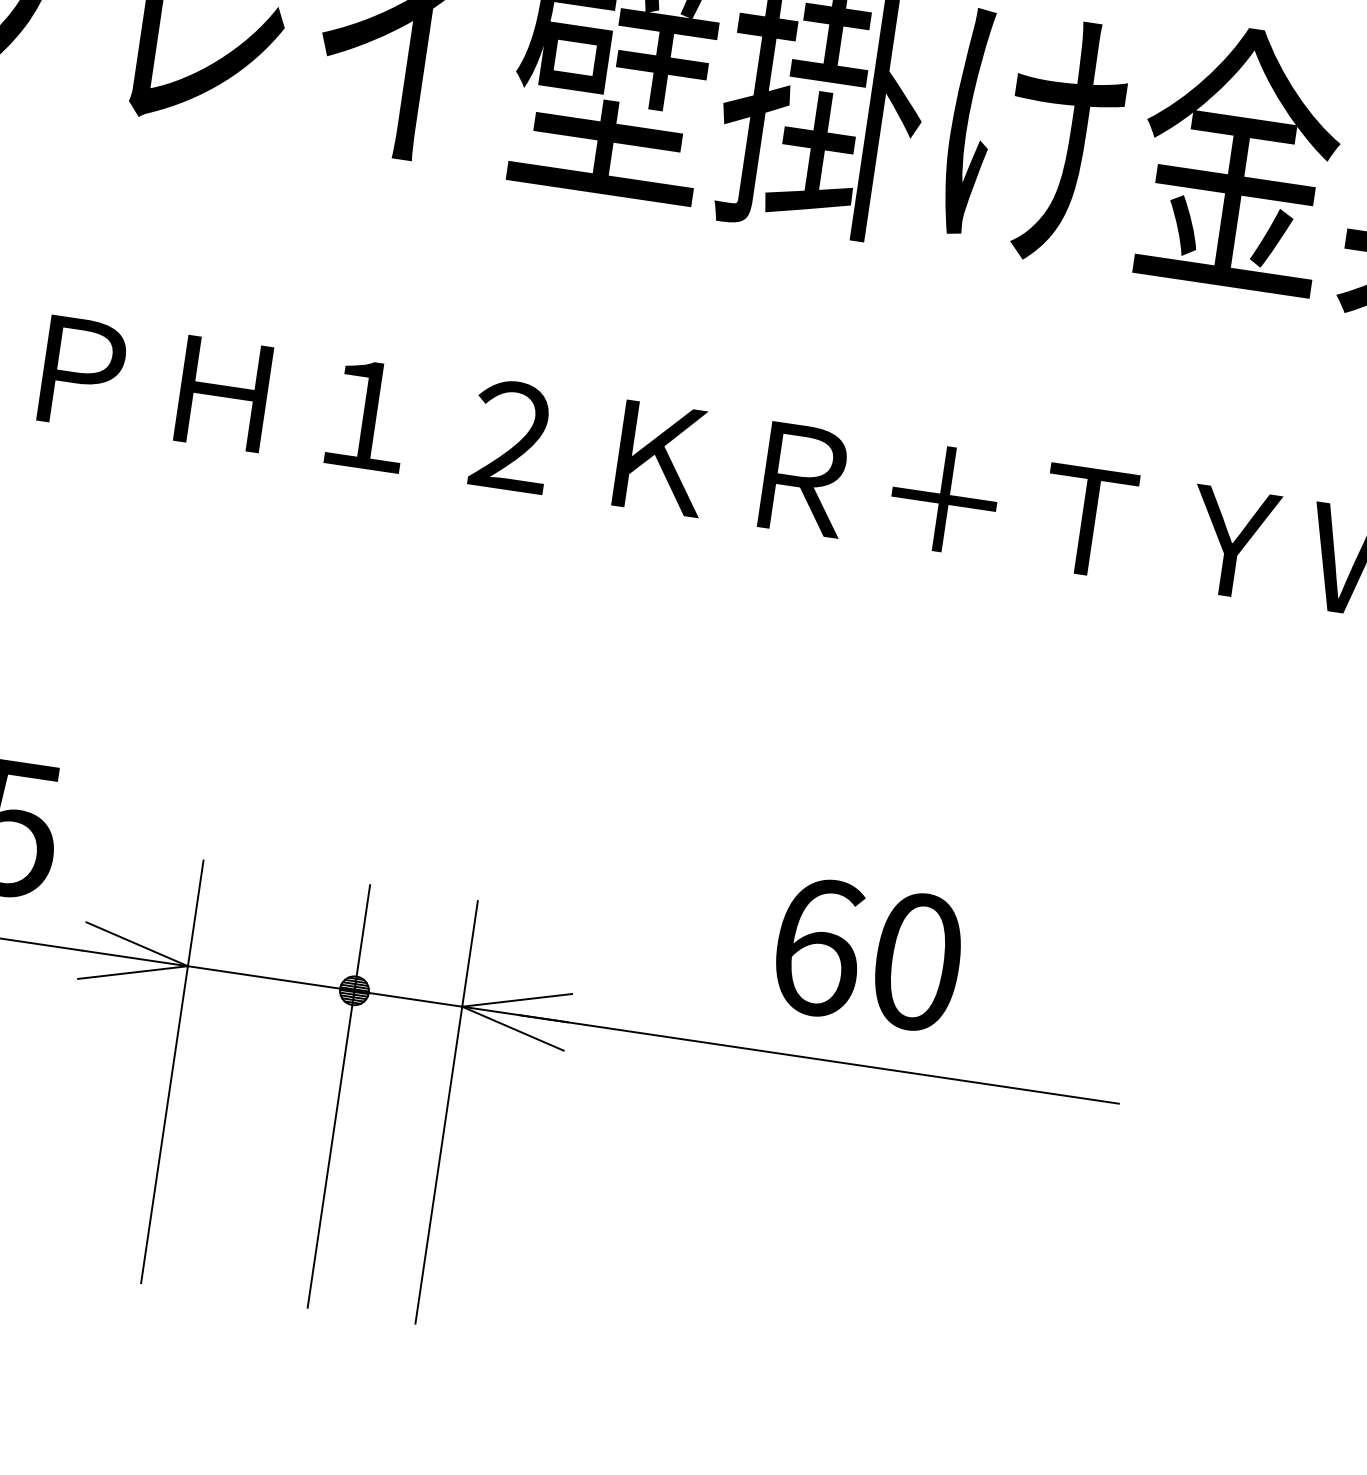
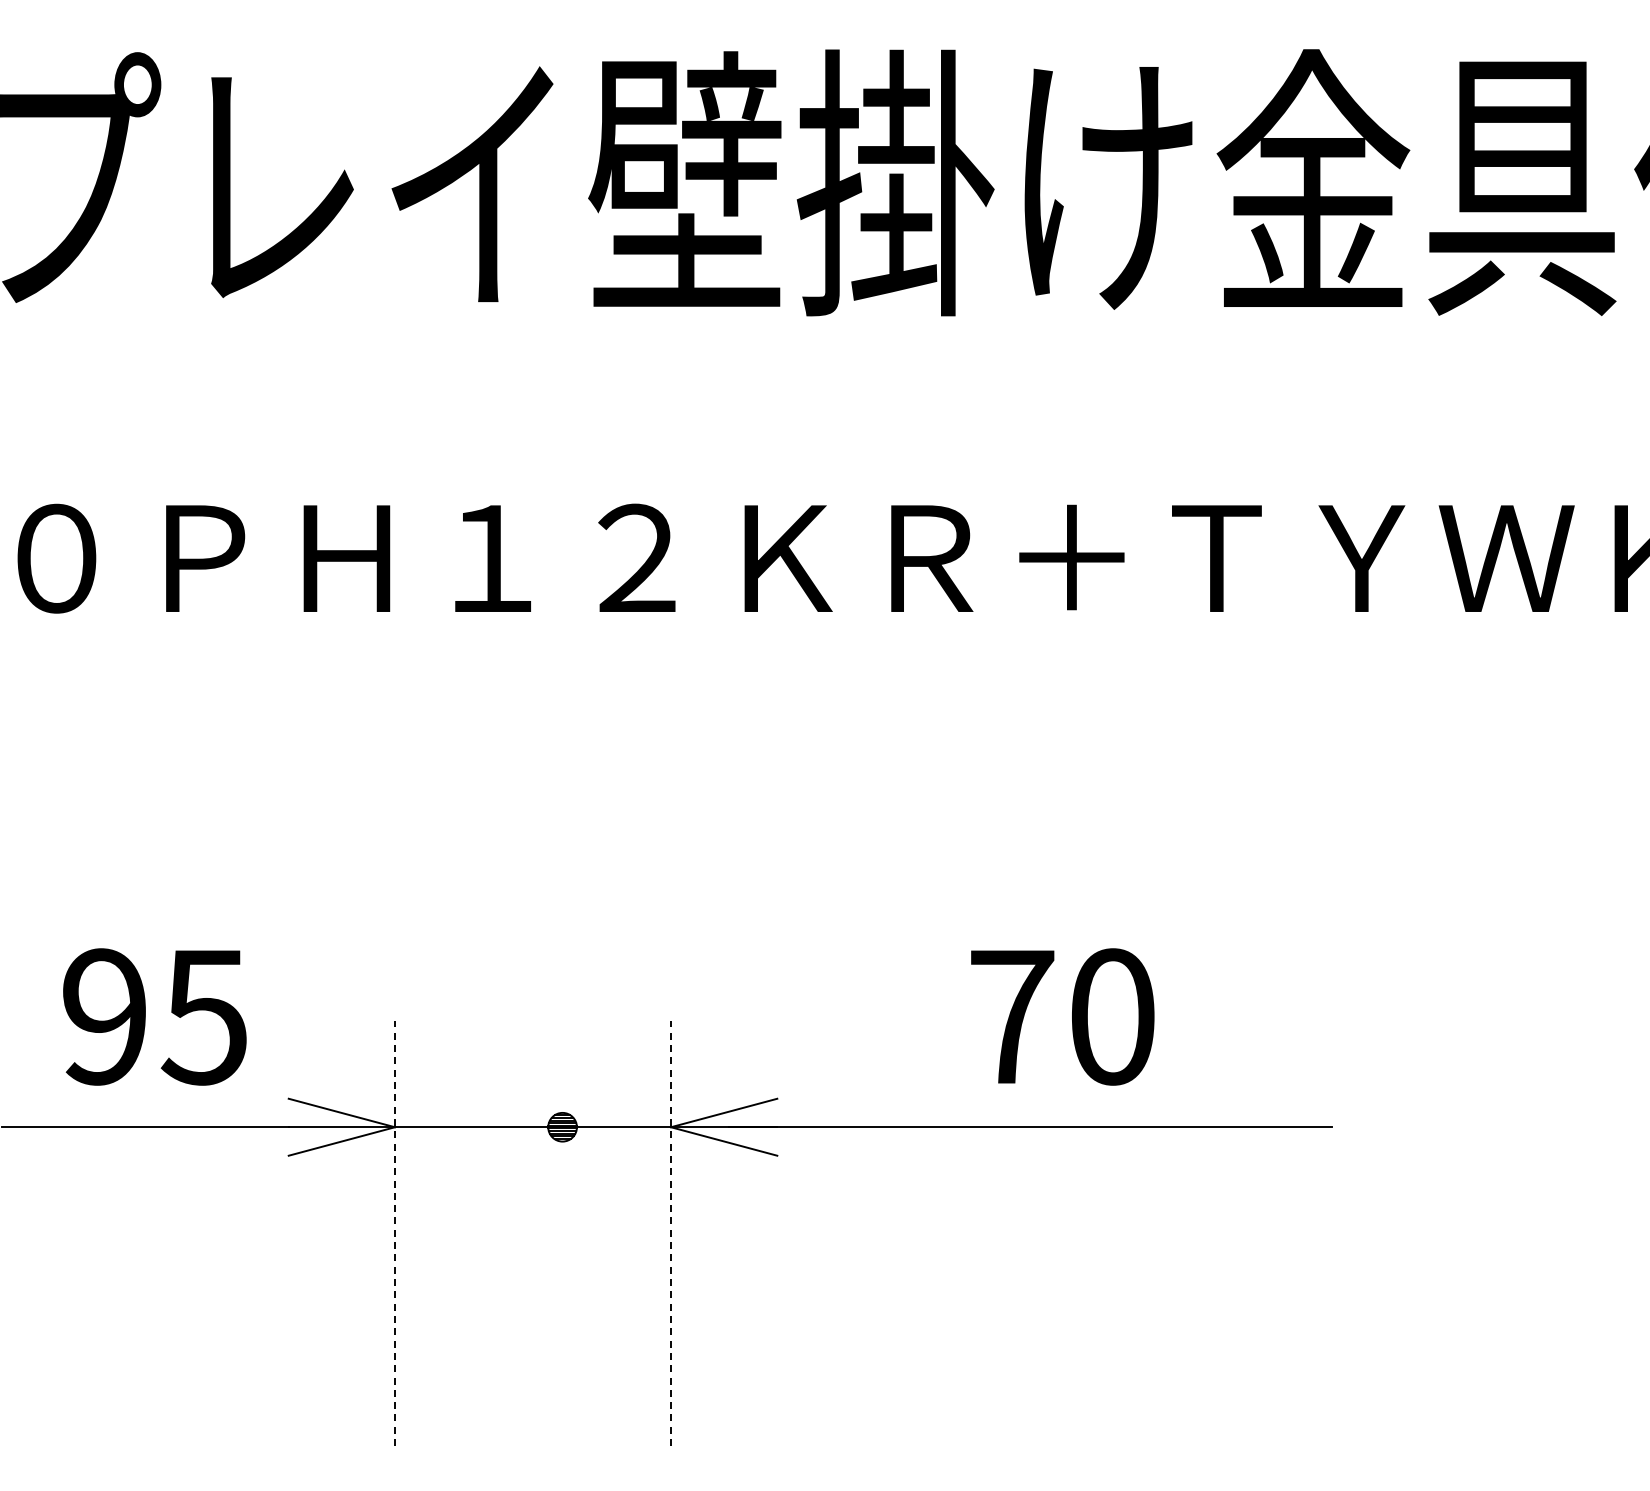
text: (817, 946) -> (1012, 1016), 60 -> 70
line: (172, 1071) -> (395, 1233), solid -> dashed
line: (338, 1096) -> (562, 1233), removed
line: (447, 1112) -> (671, 1233), solid -> dashed

